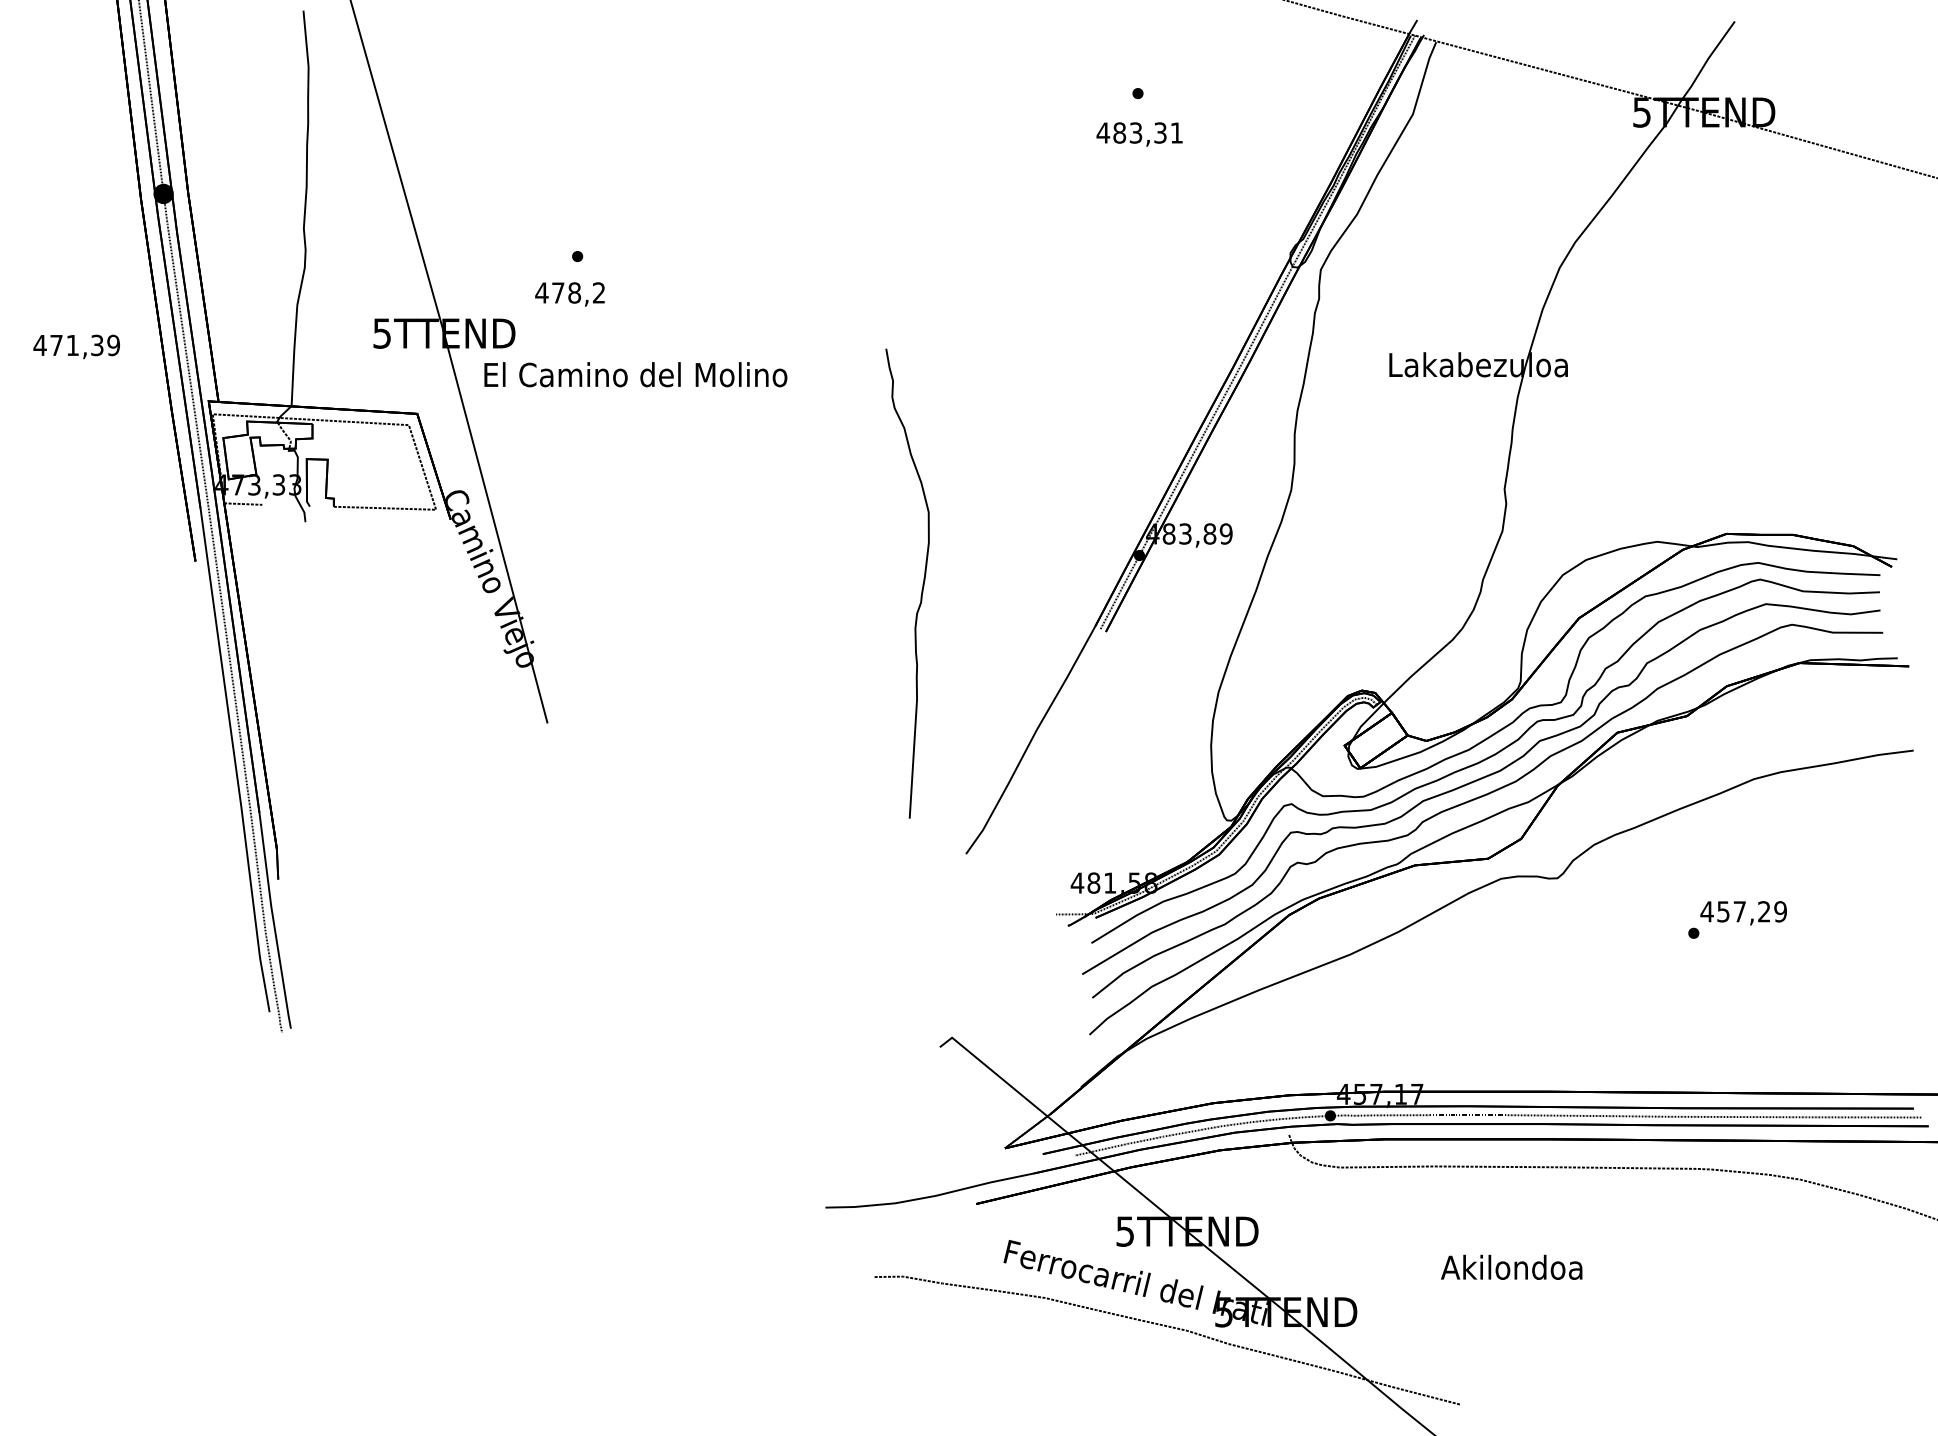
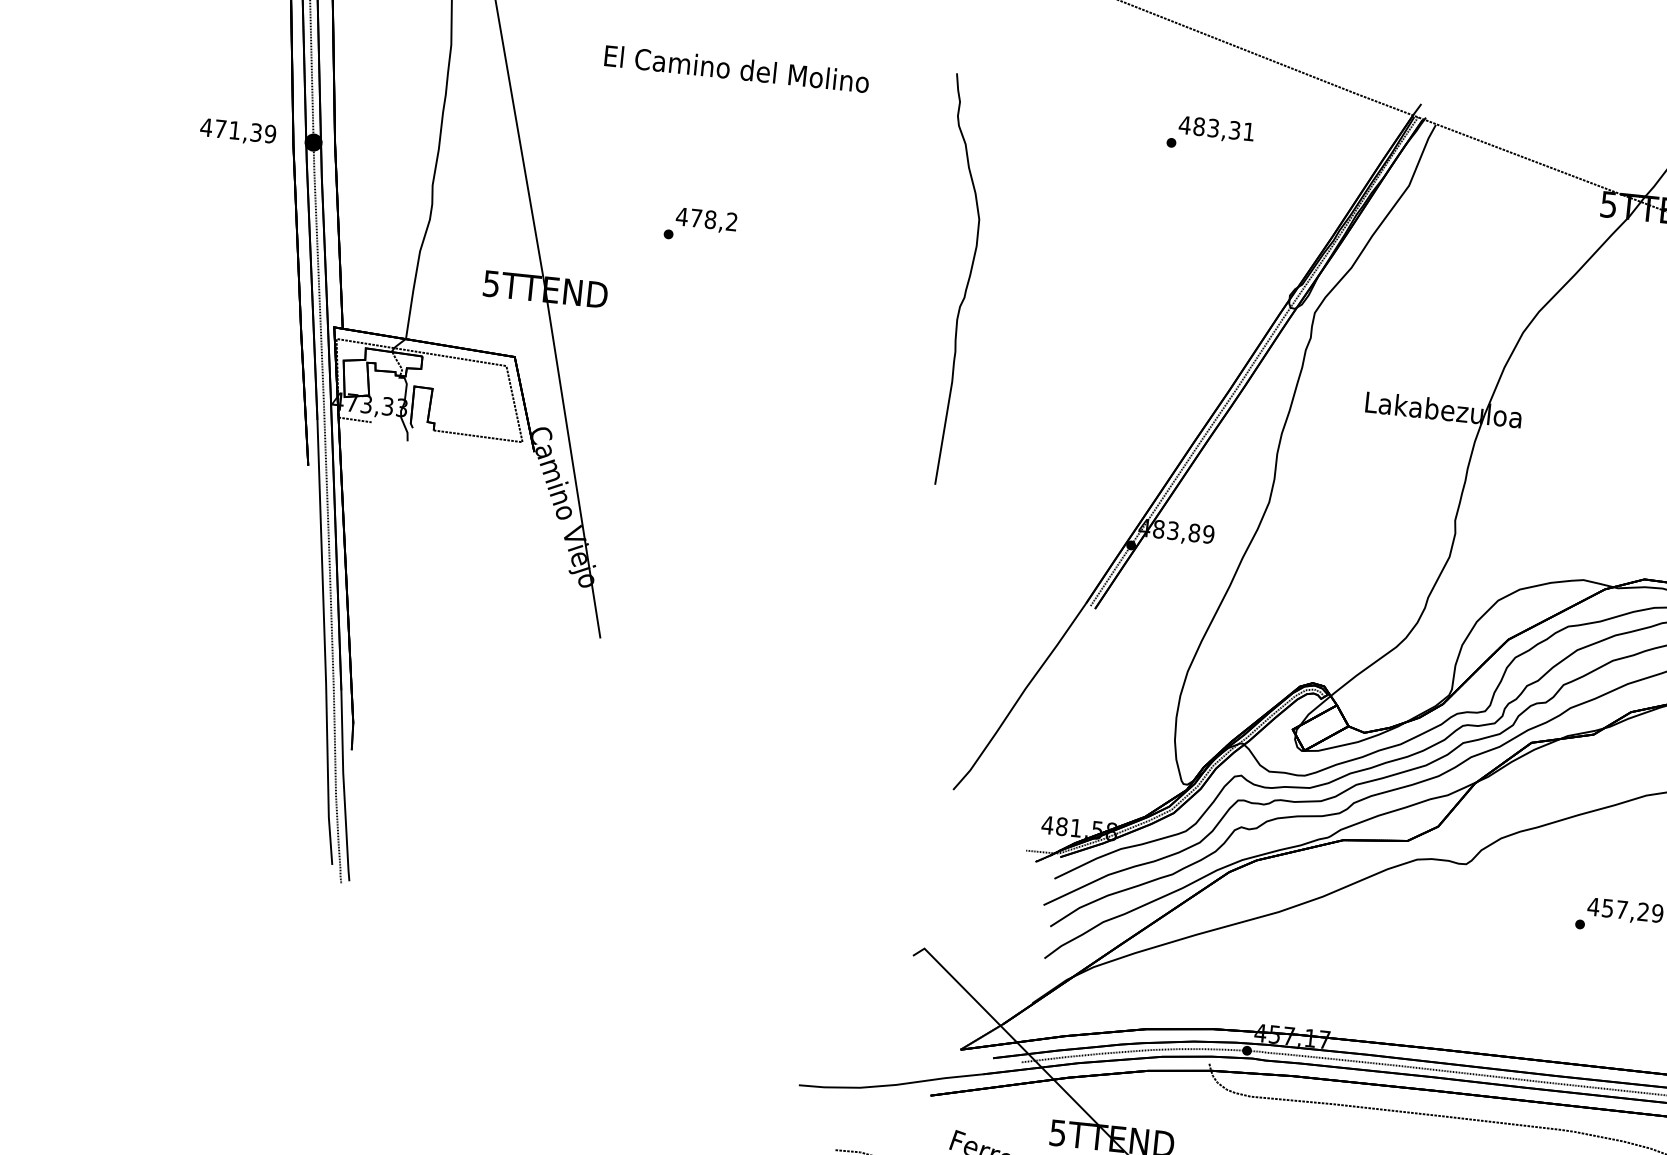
text: (1139, 134) -> (1216, 129), moved
text: (569, 294) -> (706, 220), moved
text: (76, 346) -> (238, 131), moved
text: (635, 374) -> (736, 68), moved
curve: (922, 583) -> (967, 281), moved

